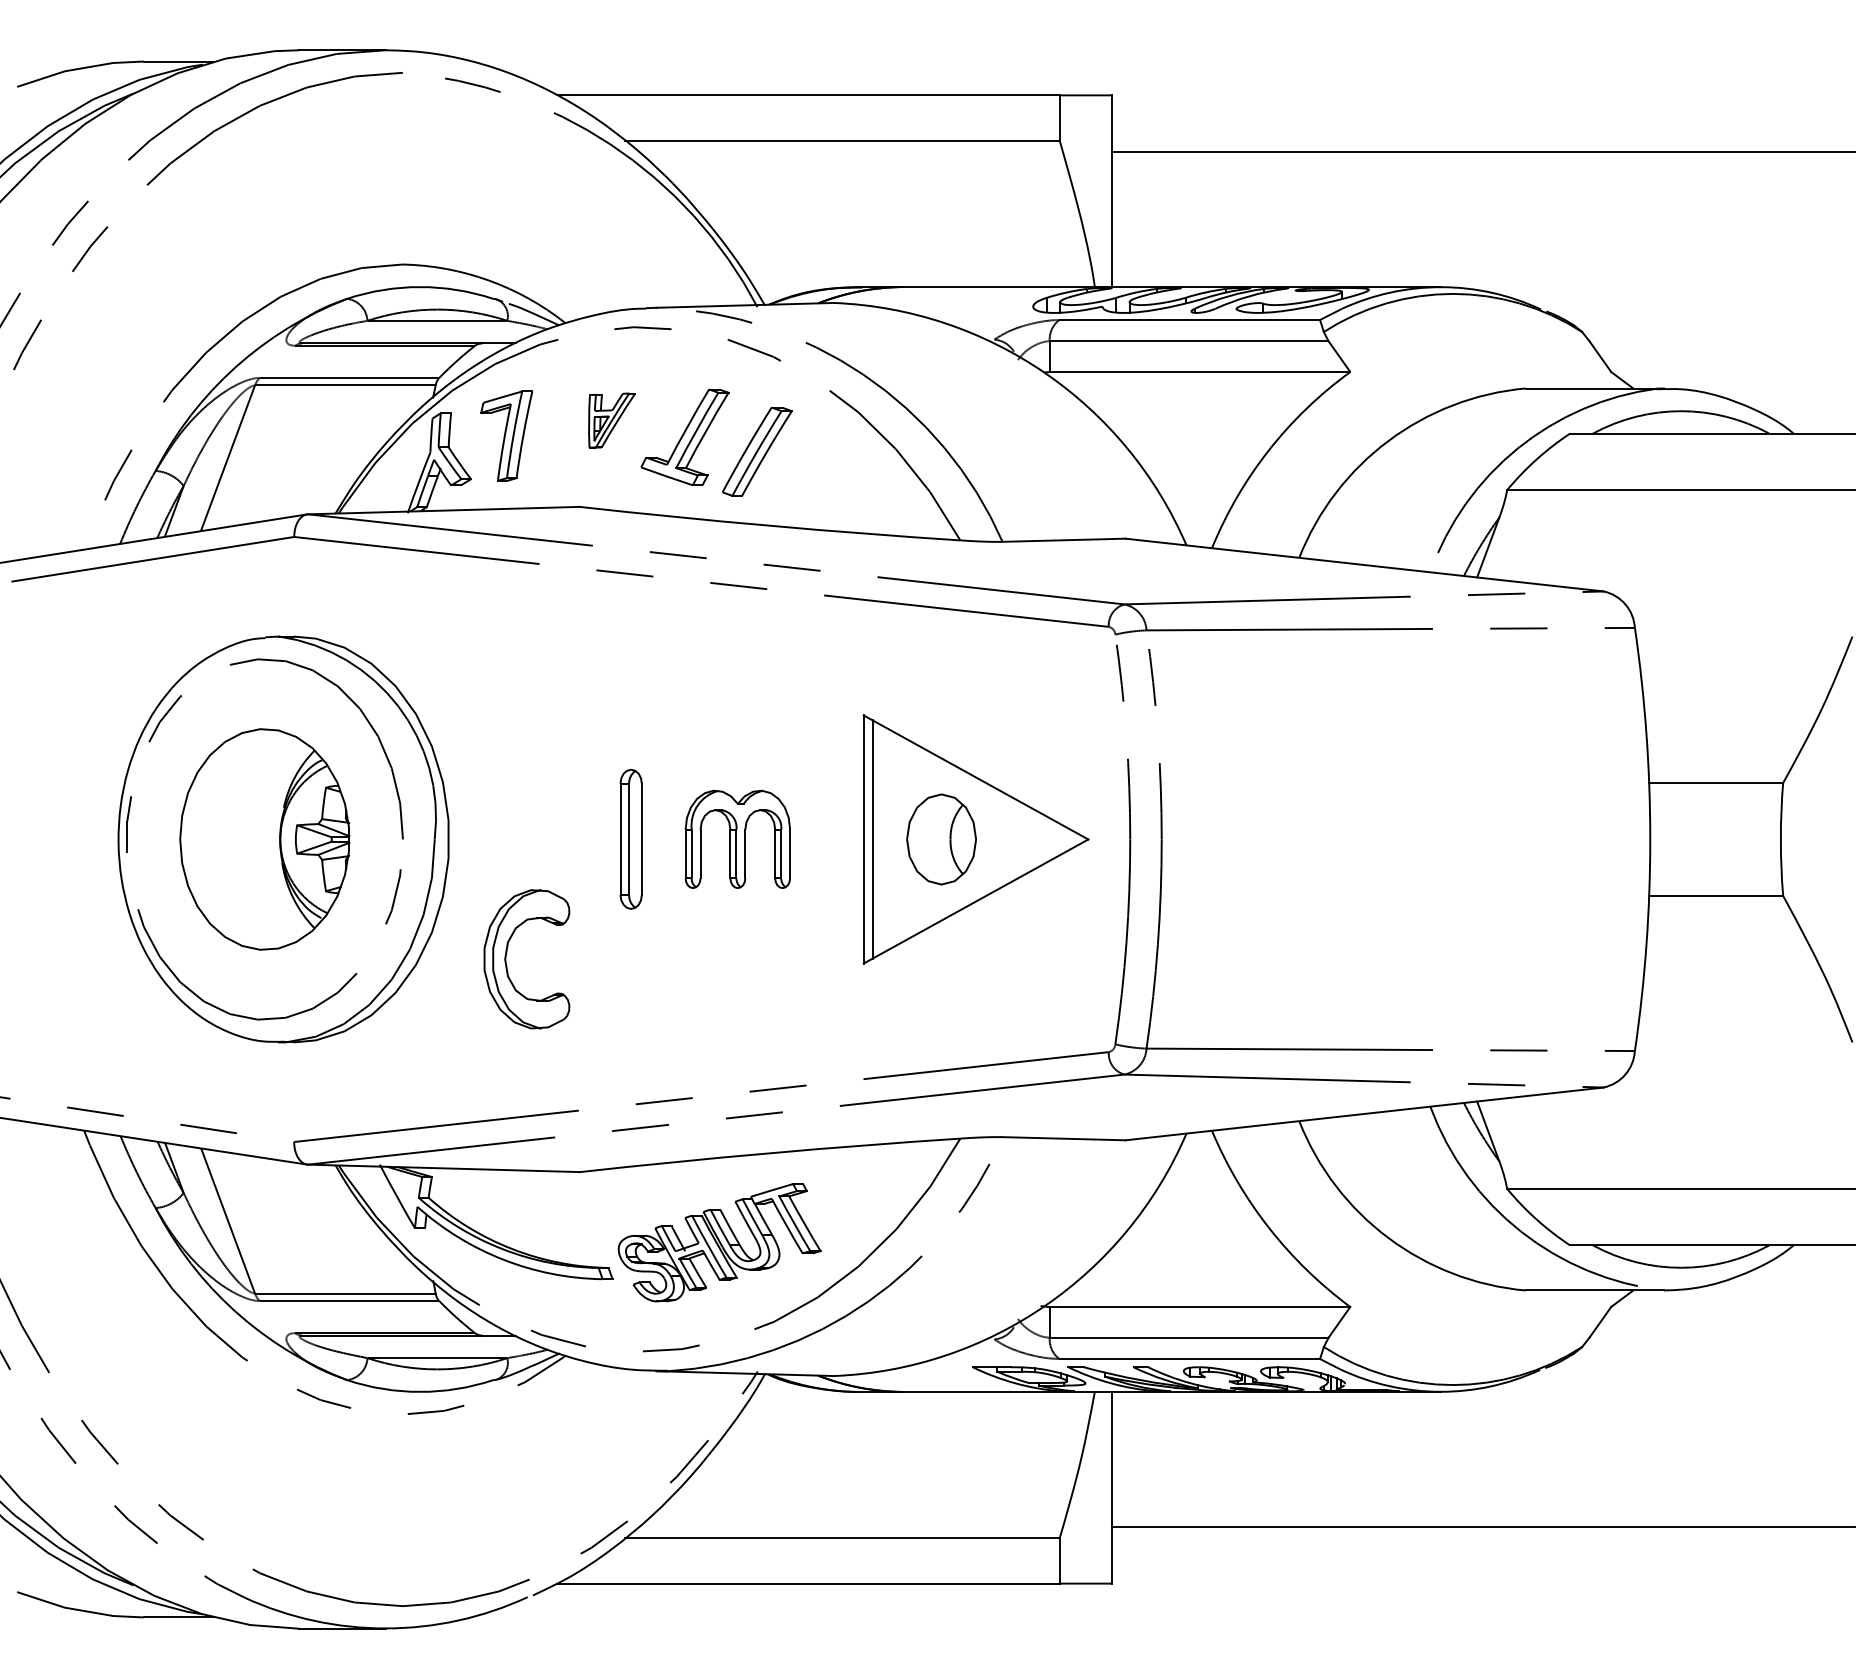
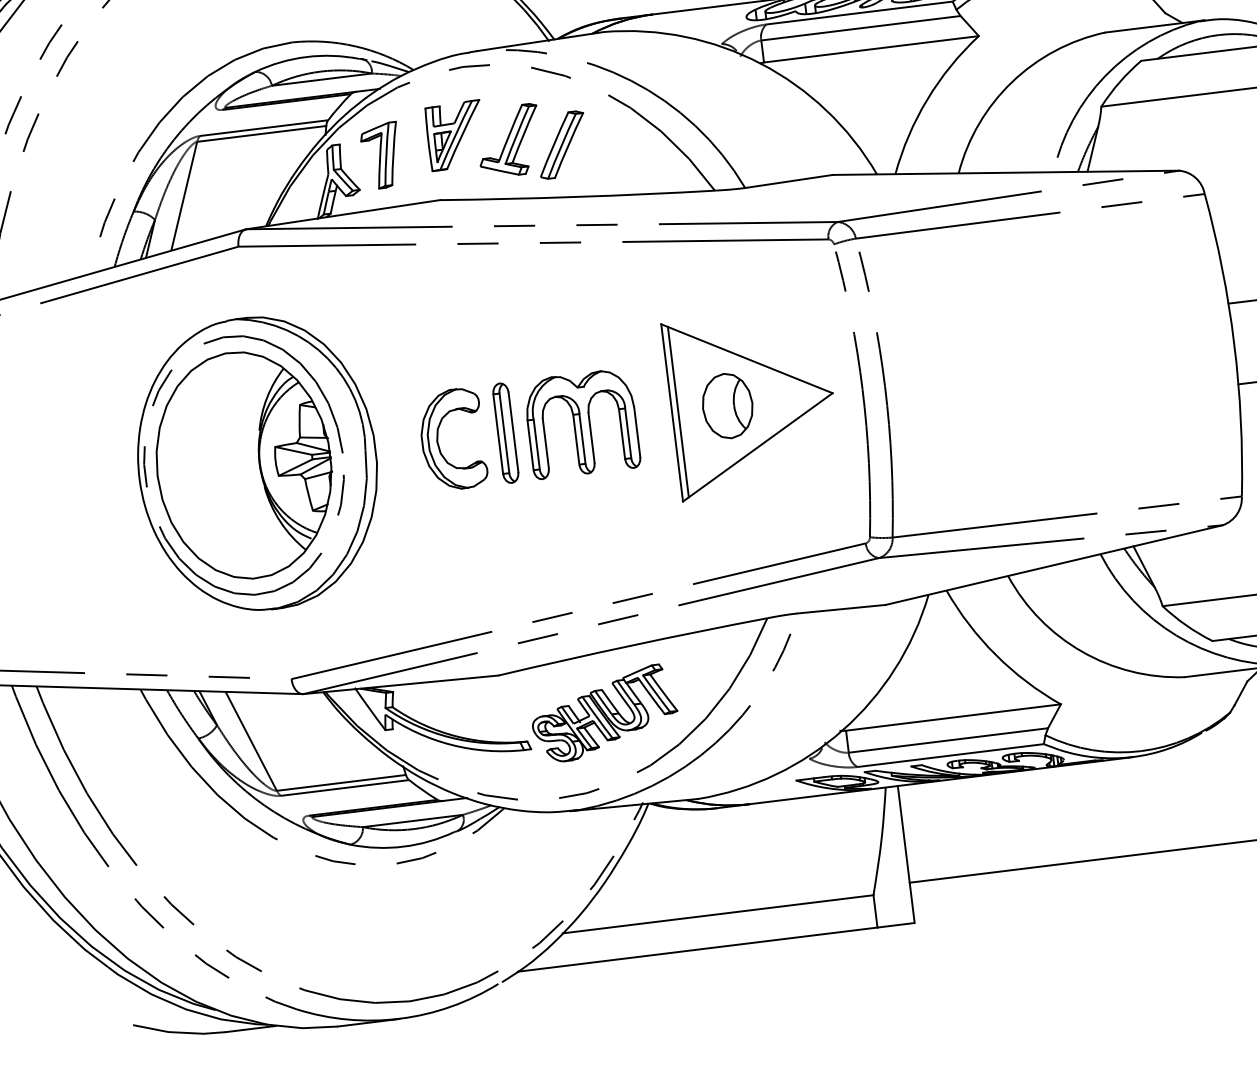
part: (611, 420) -> (455, 135), size x1.67
part: (264, 839) -> (243, 465), size x1.43
part: (737, 839) -> (581, 424), size x1.43
part: (507, 965) -> (439, 445), moved

